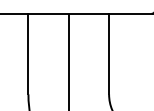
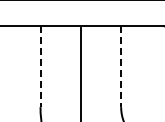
line: (28, 54) -> (40, 67), solid -> dashed
line: (109, 54) -> (121, 67), solid -> dashed

